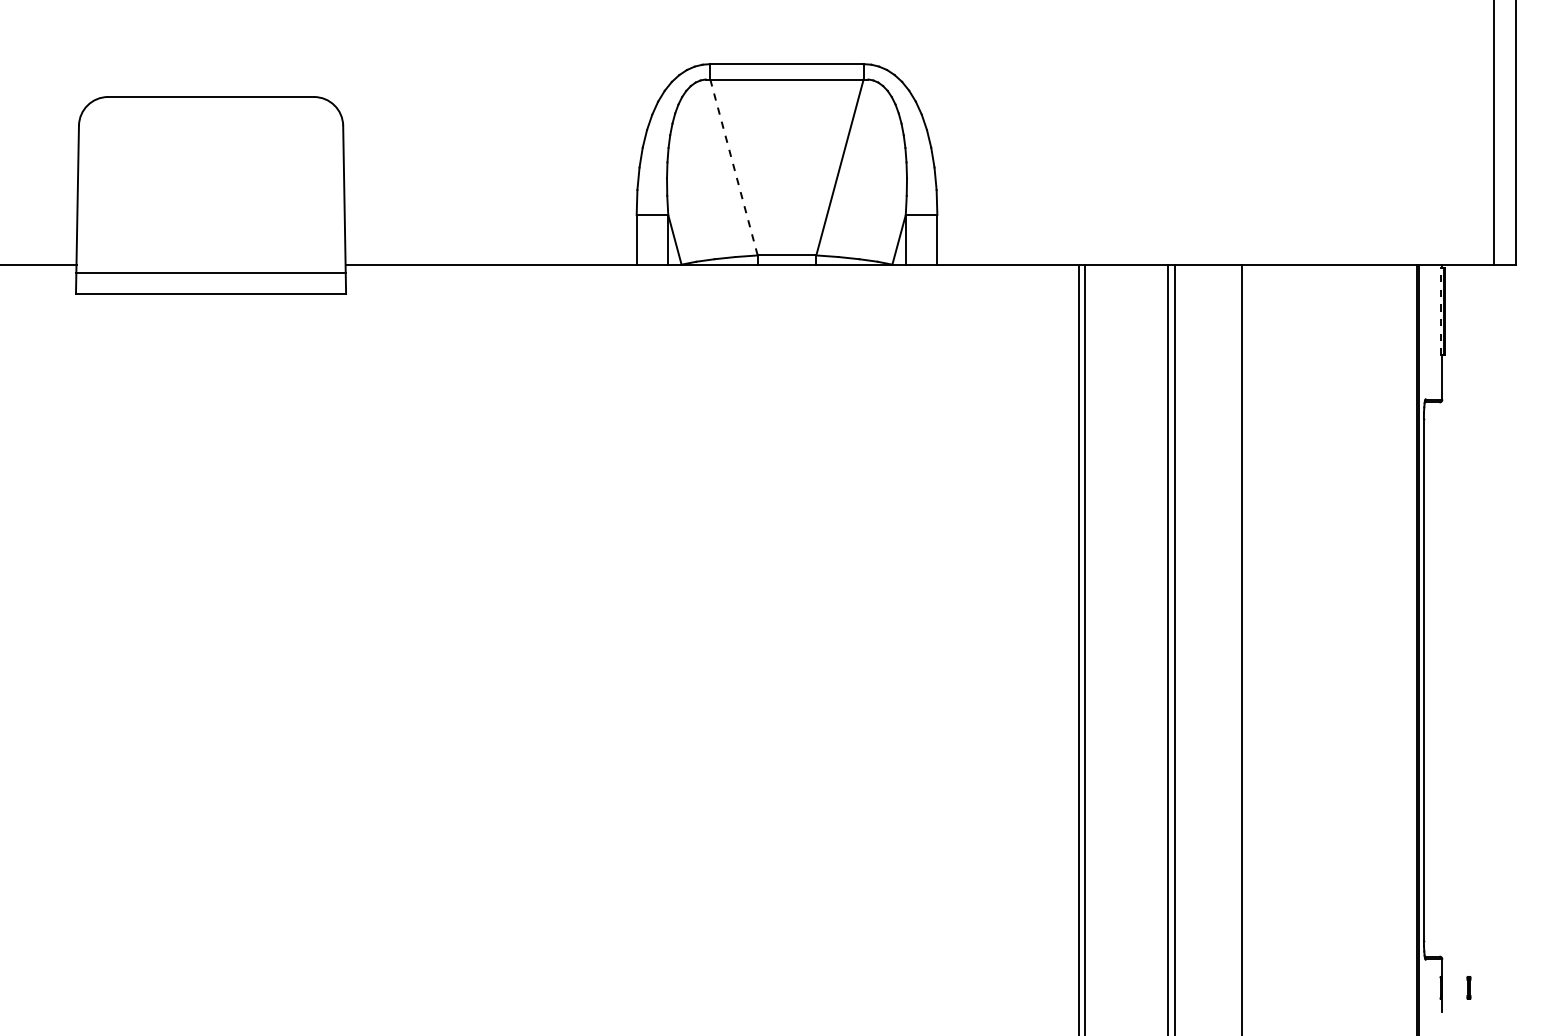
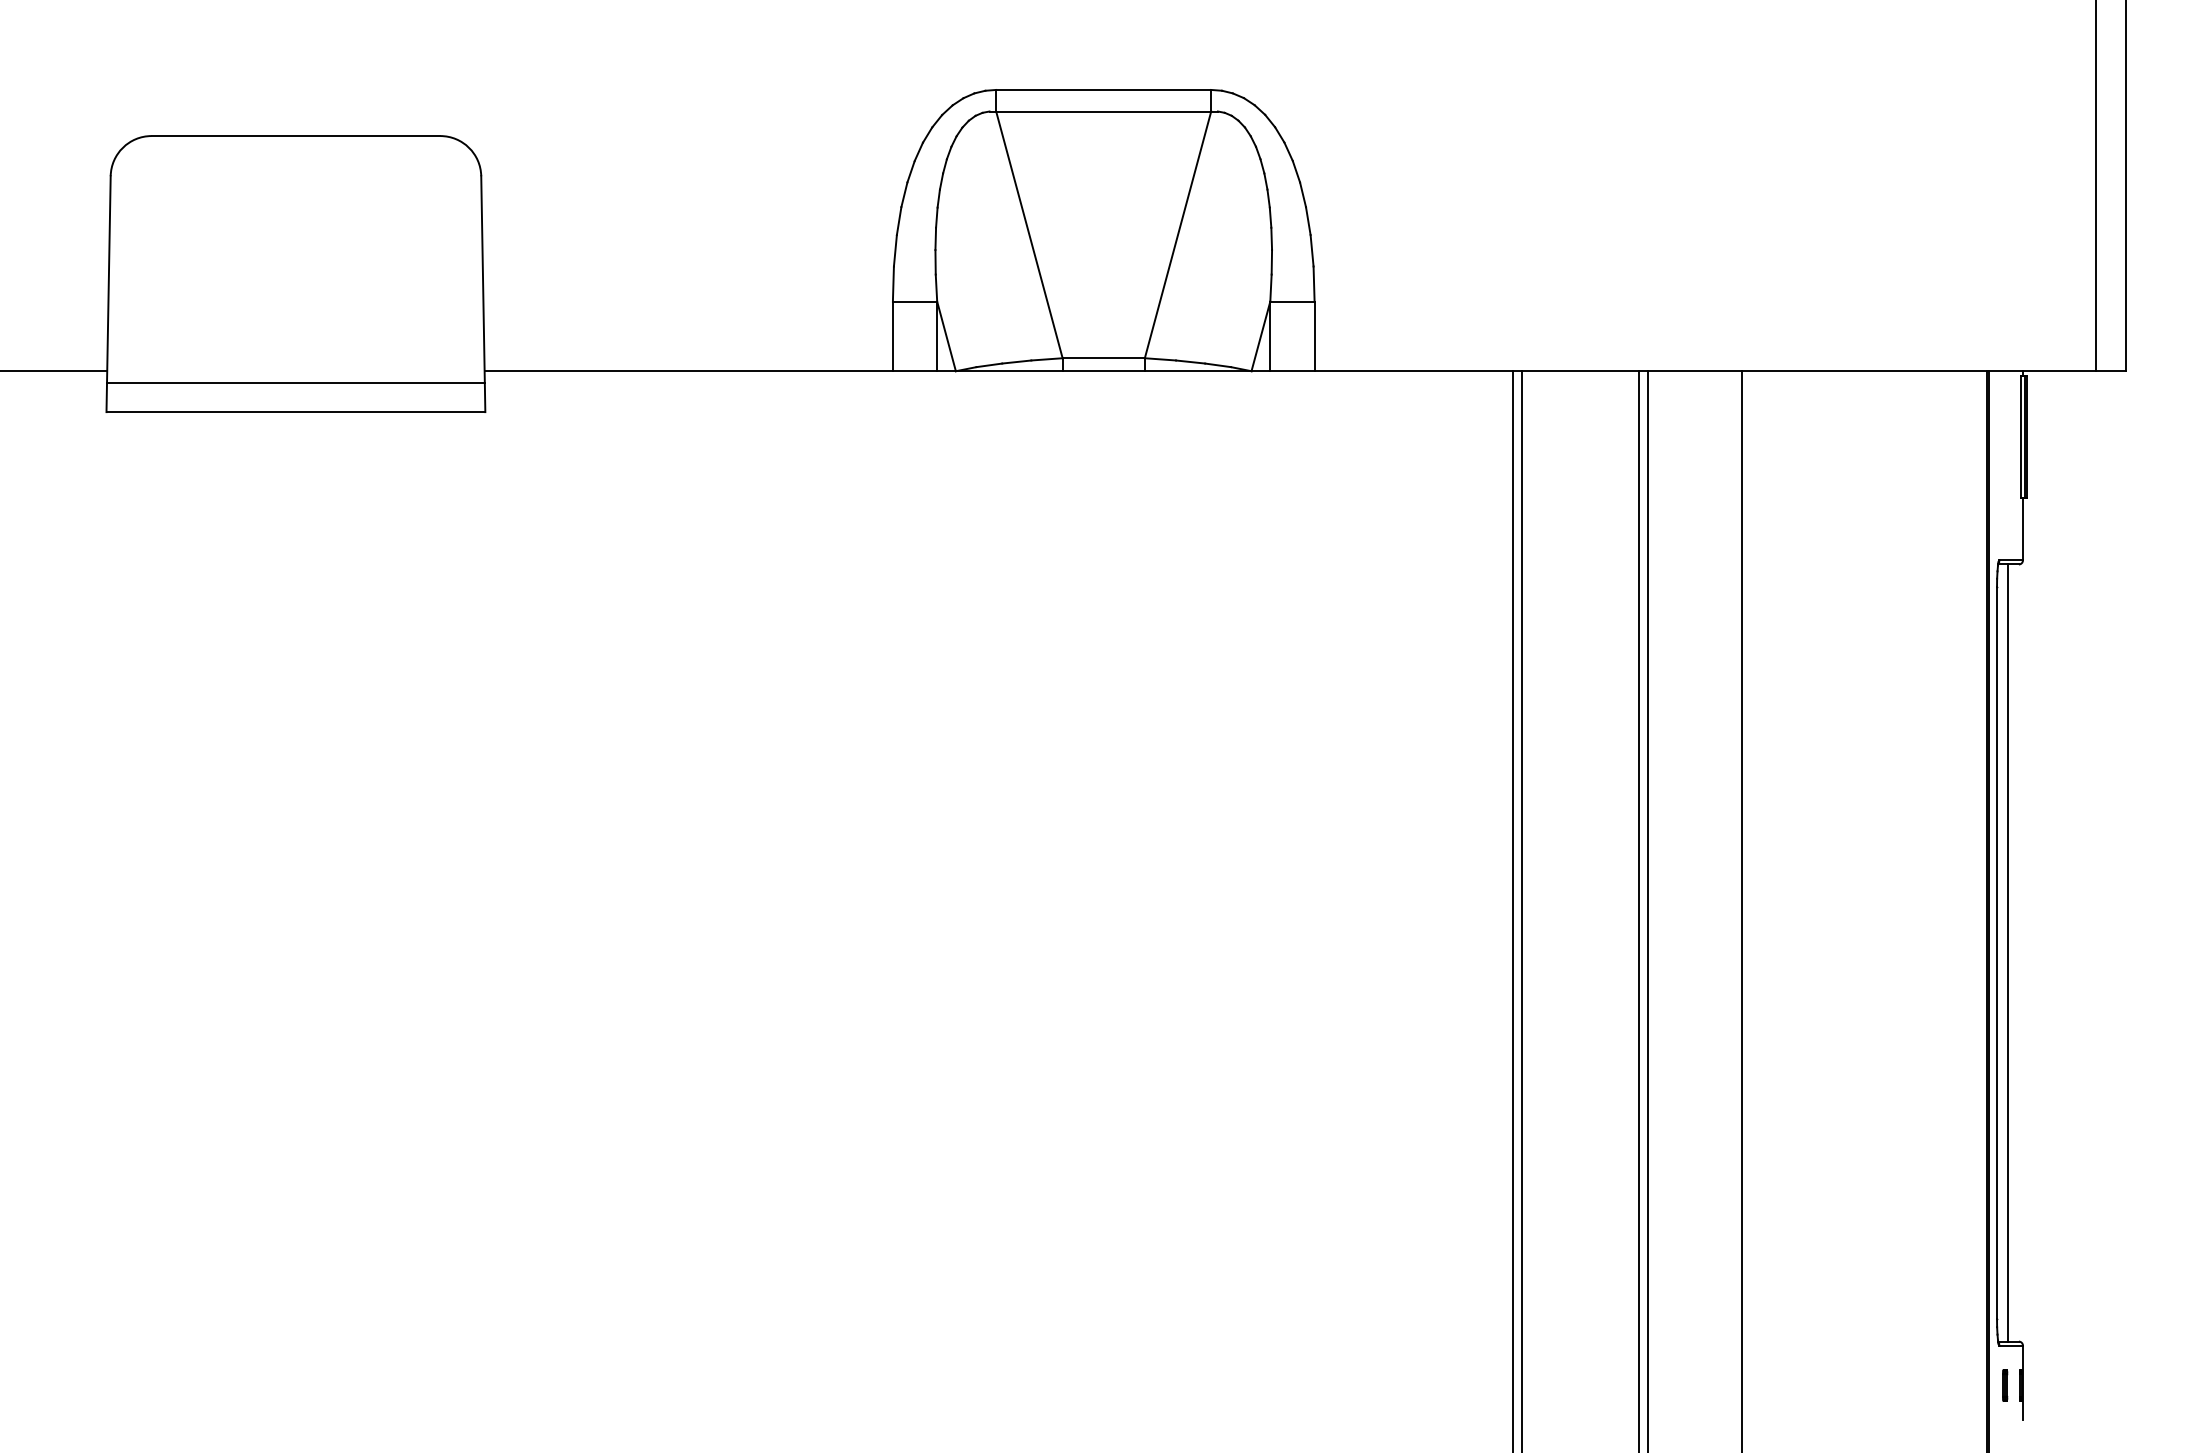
line: (734, 167) -> (1029, 234), dashed -> solid
line: (1440, 311) -> (2020, 436), dashed -> solid
line: (1431, 679) -> (2007, 952), added
part: (1469, 987) -> (2005, 1385), moved

